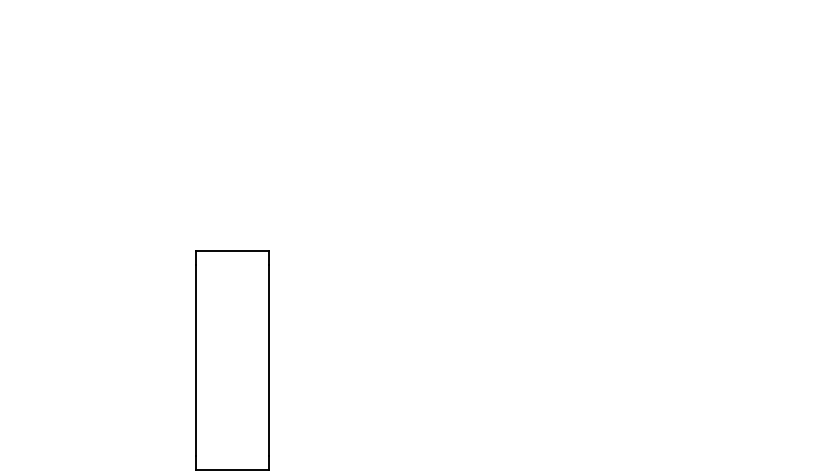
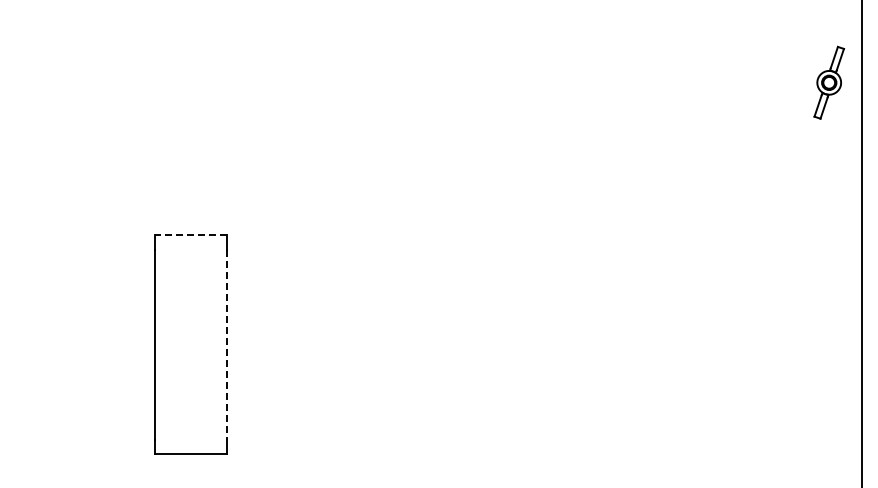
line: (232, 251) -> (190, 235), solid -> dashed
line: (268, 361) -> (226, 345), solid -> dashed

